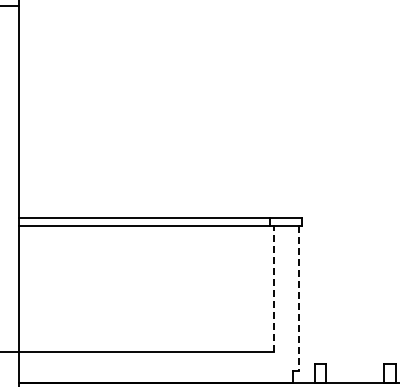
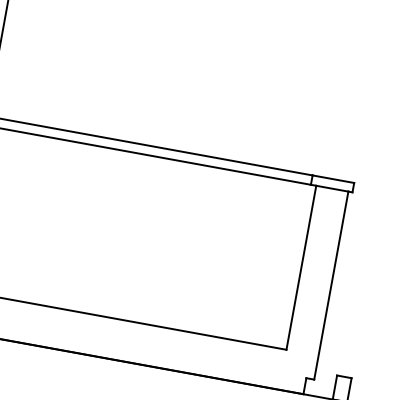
line: (273, 288) -> (301, 267), dashed -> solid
line: (298, 298) -> (331, 286), dashed -> solid

